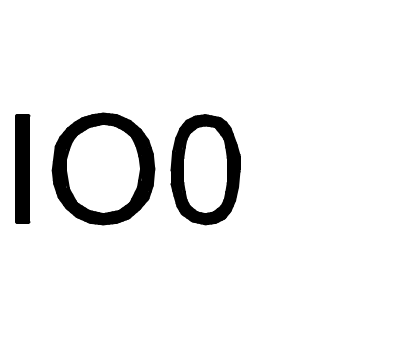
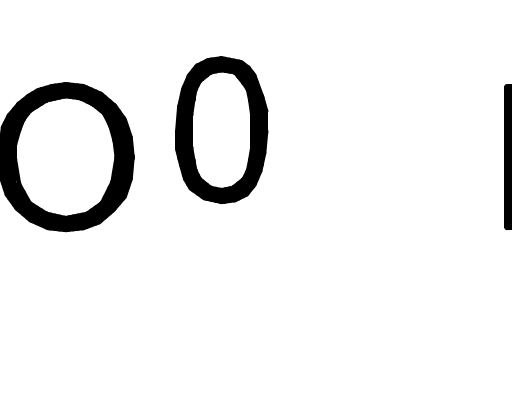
part: (205, 169) -> (221, 129), moved

